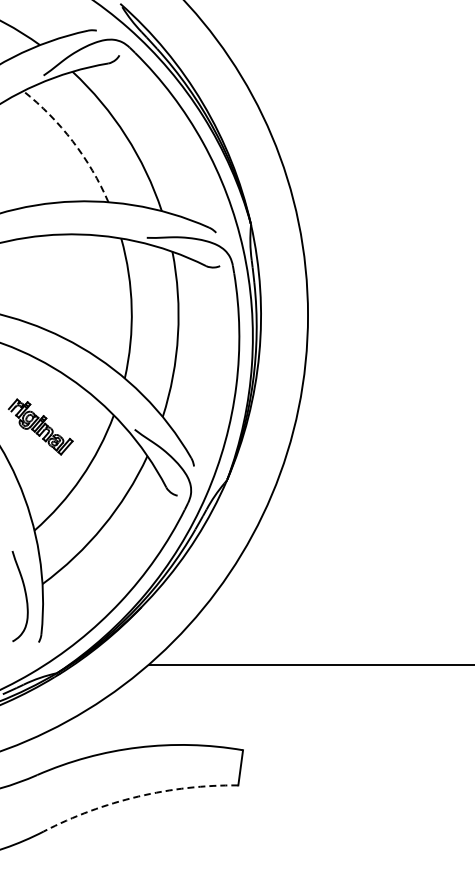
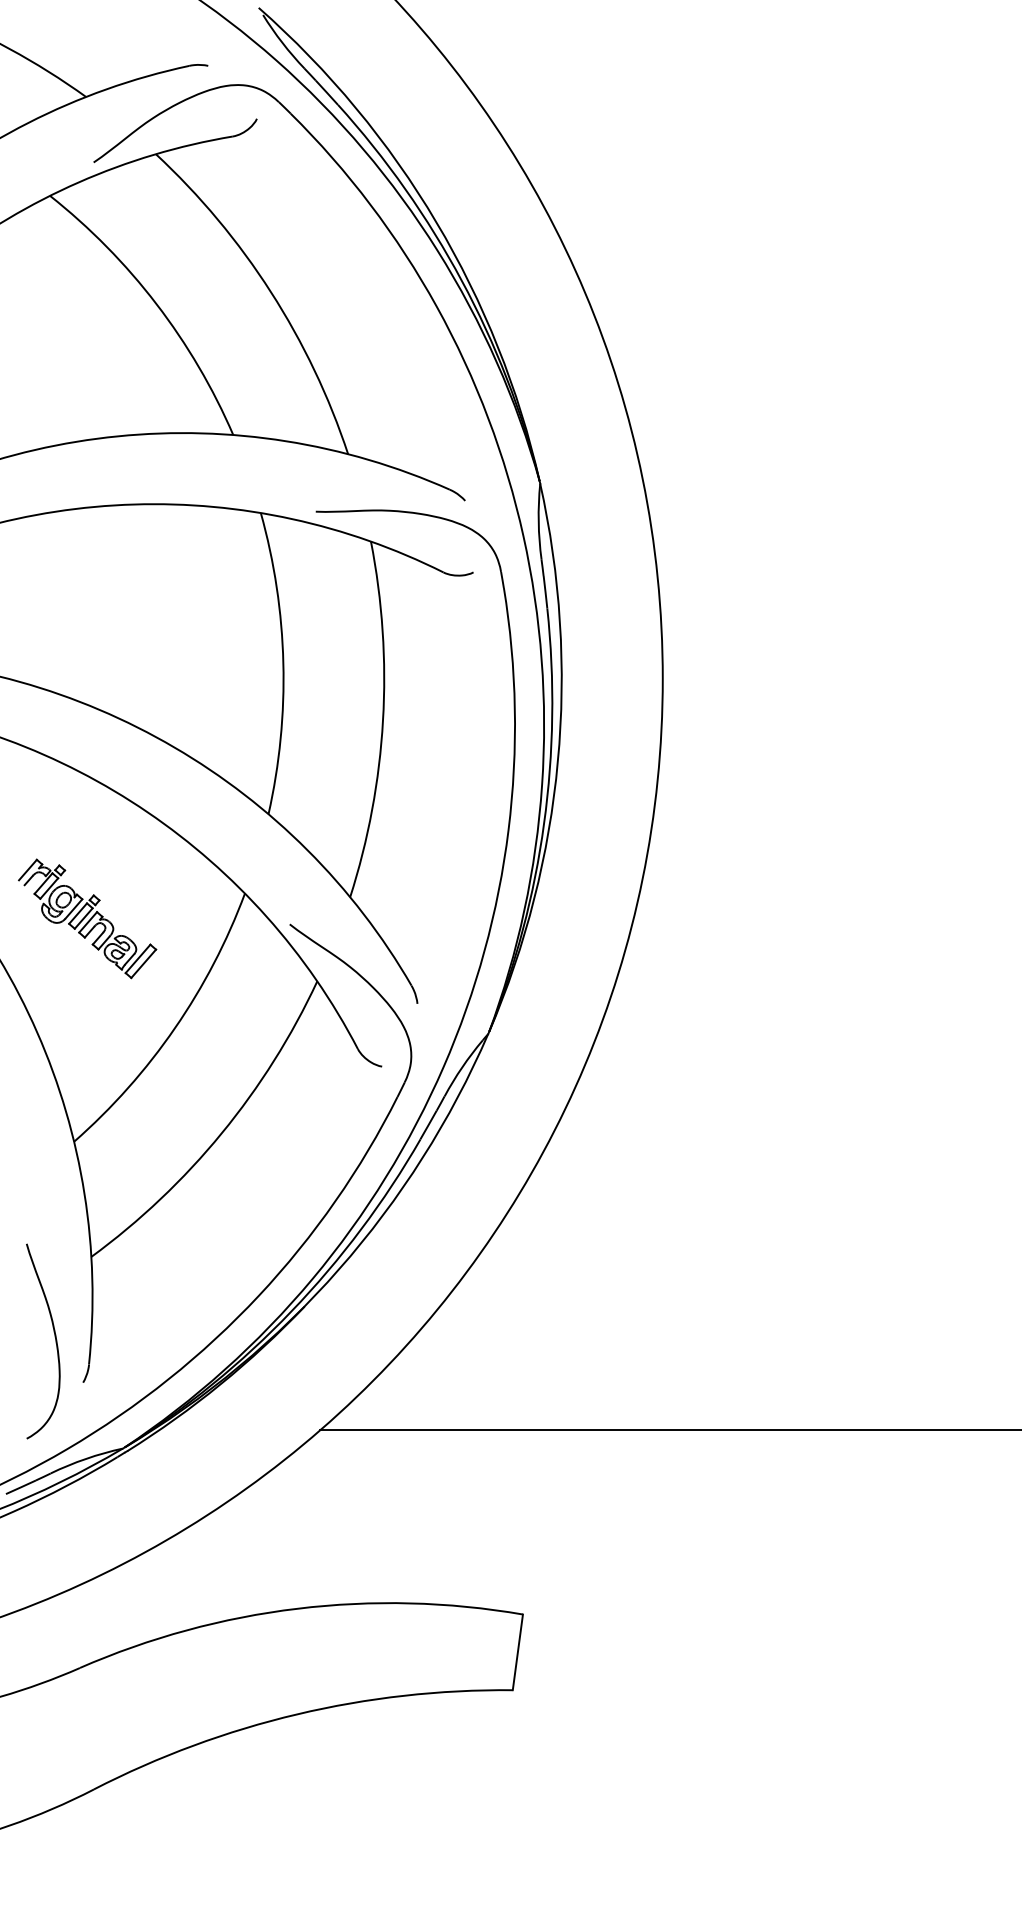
arc: (72, 141) -> (155, 304), dashed -> solid
curve: (24, 593) -> (52, 1335), moved
arc: (138, 796) -> (297, 1714), dashed -> solid

